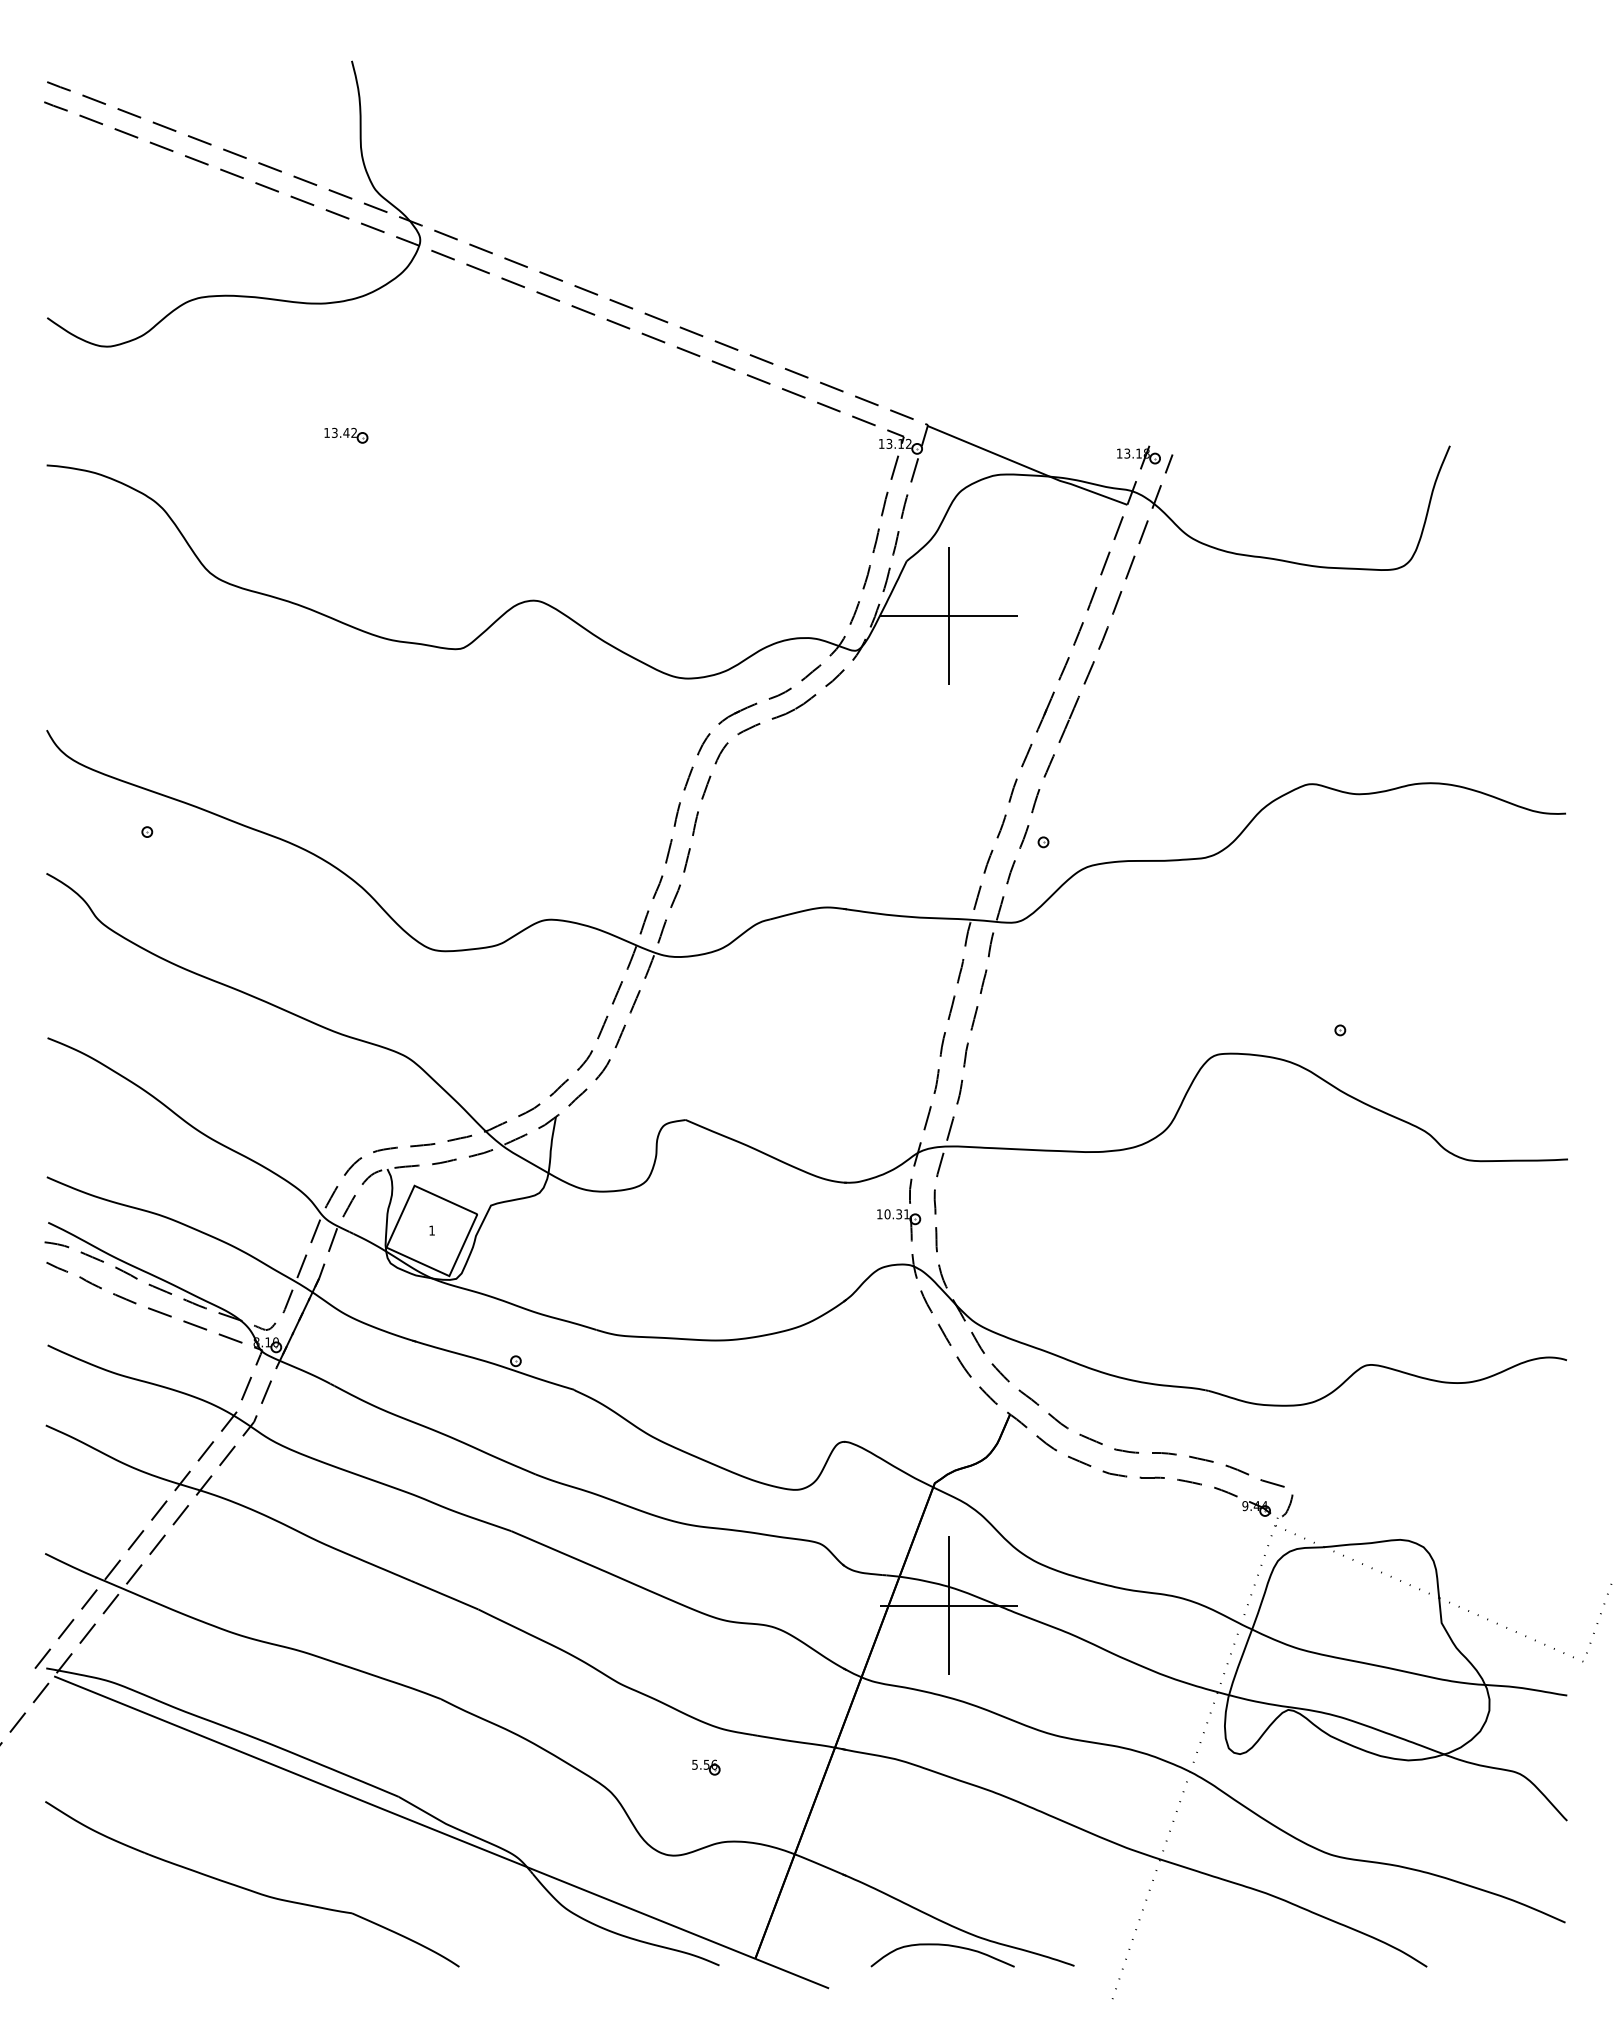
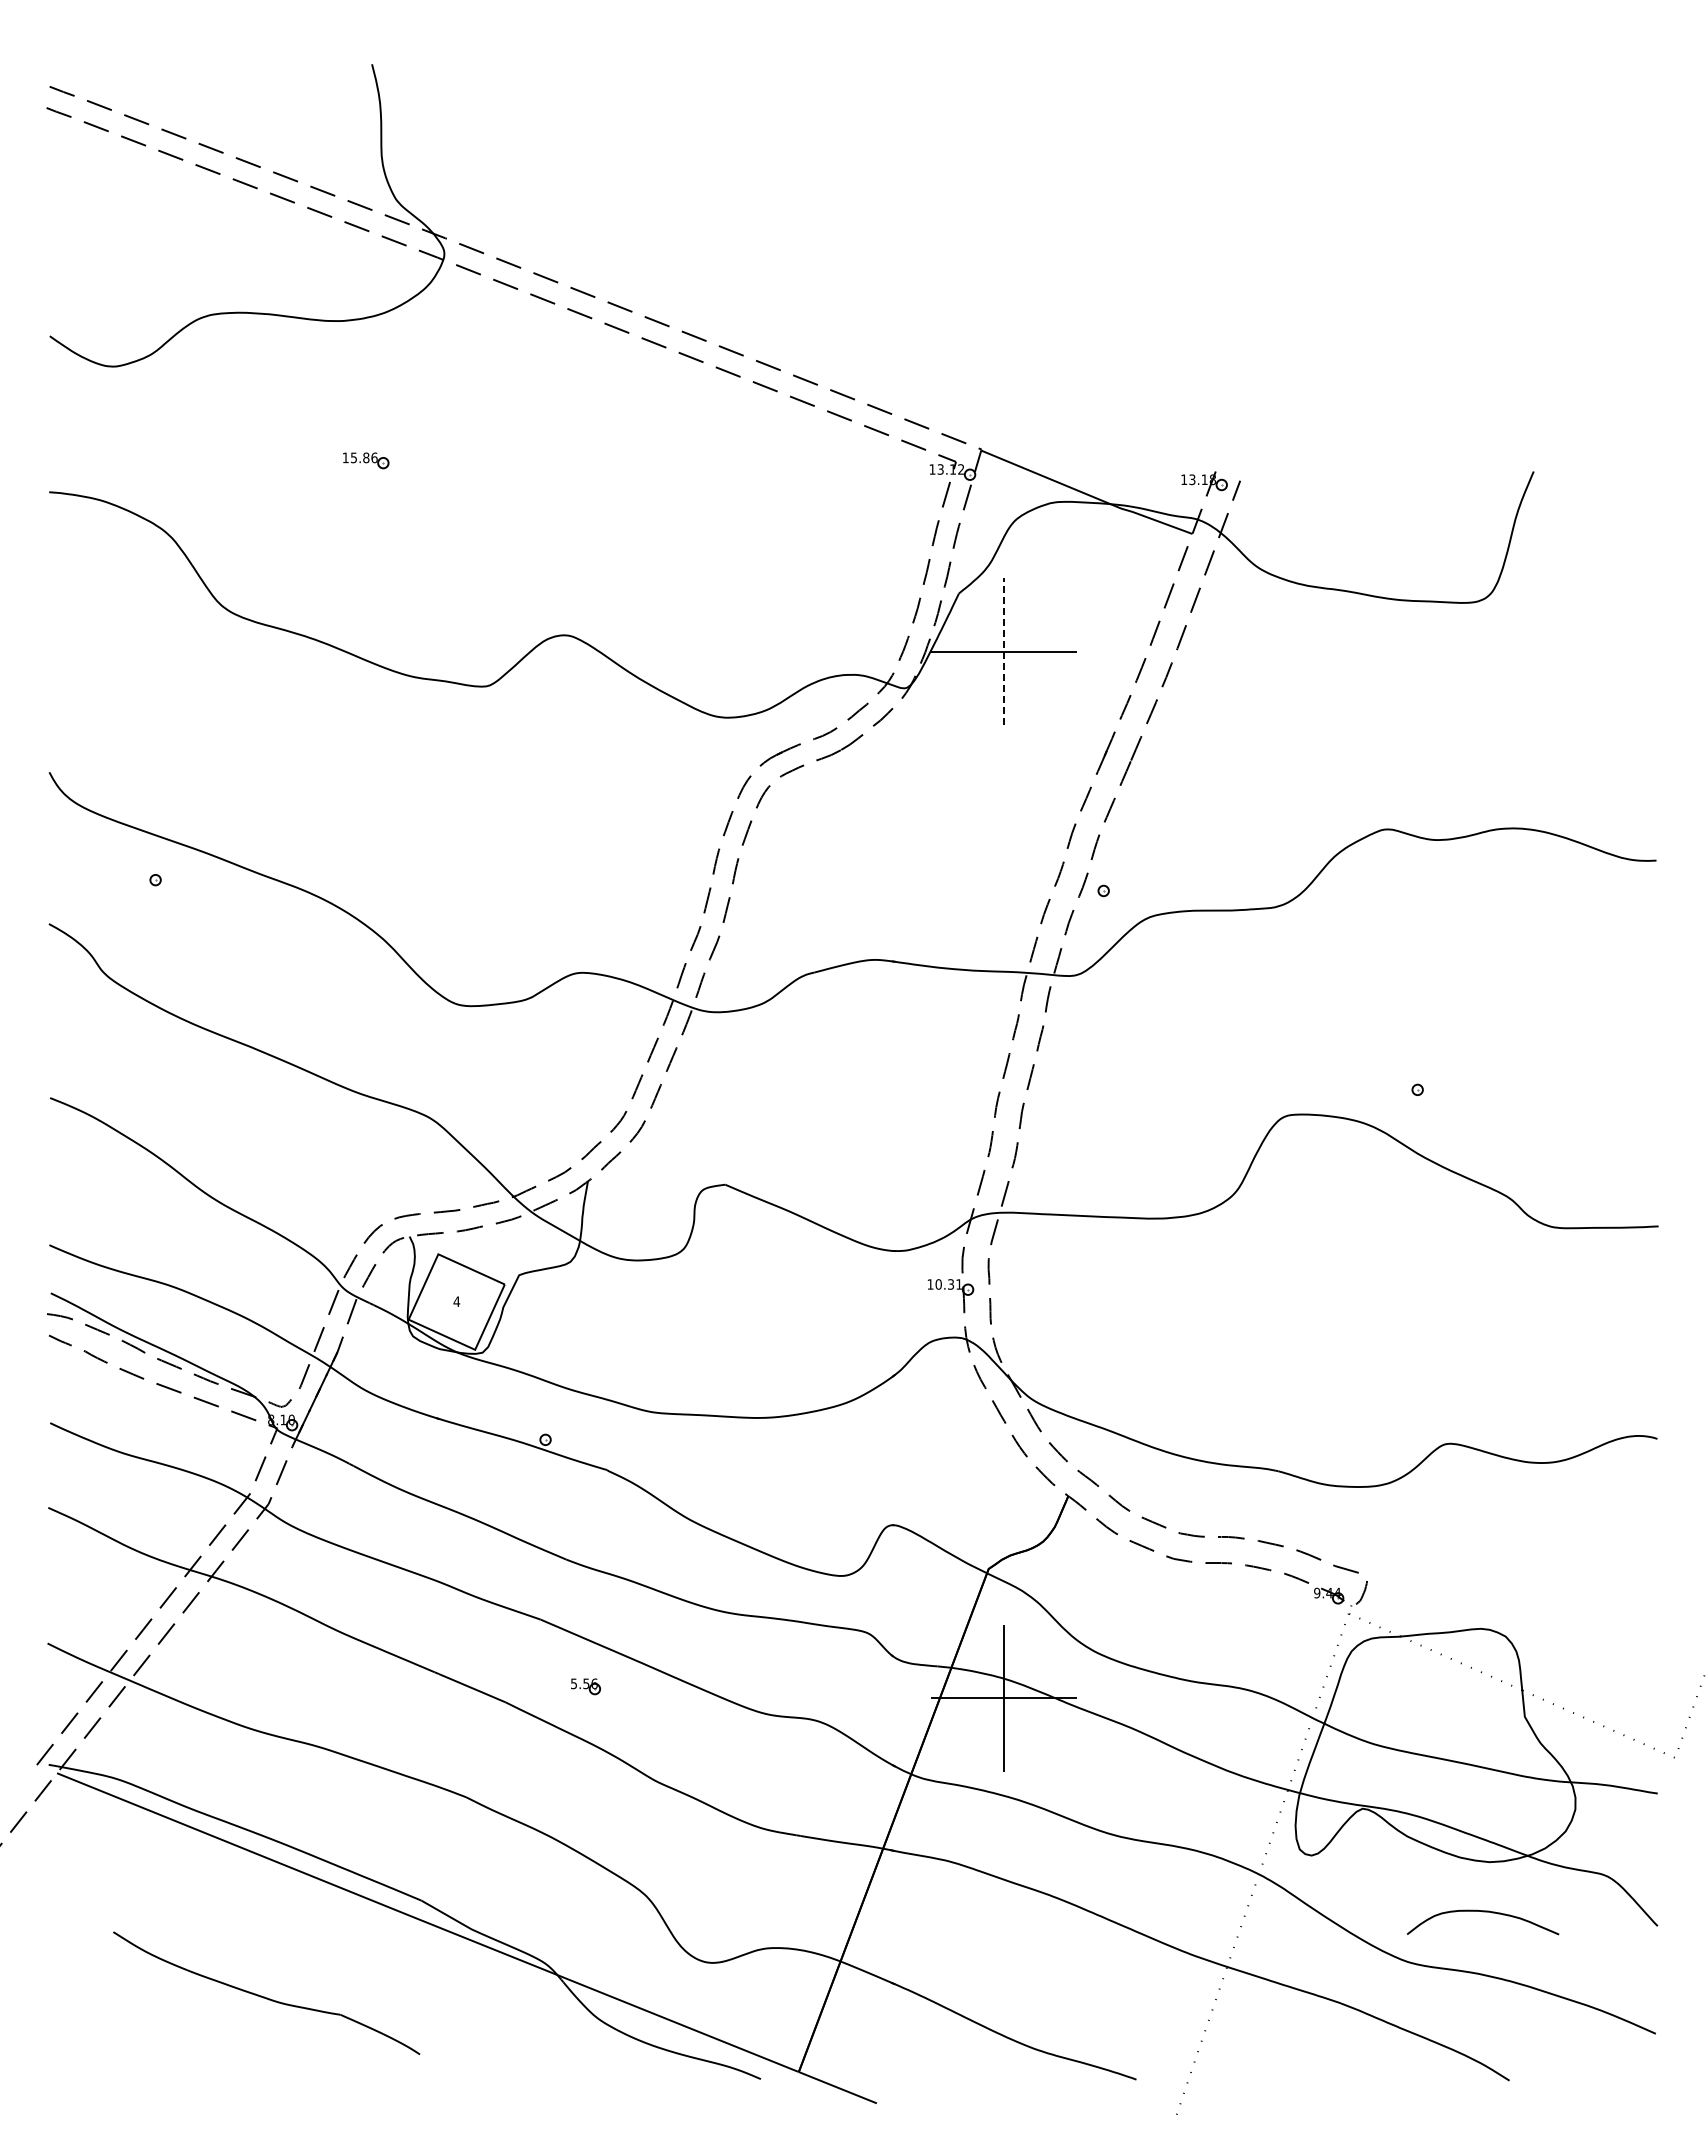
text: (344, 432) -> (364, 457), 13.42 -> 15.86
line: (948, 615) -> (1003, 651), solid -> dashed
text: (431, 1230) -> (456, 1301), 1 -> 4
part: (705, 1767) -> (585, 1686), moved
part: (252, 1884) -> (266, 1993), size x0.7
curve: (942, 1946) -> (1482, 1912), moved

